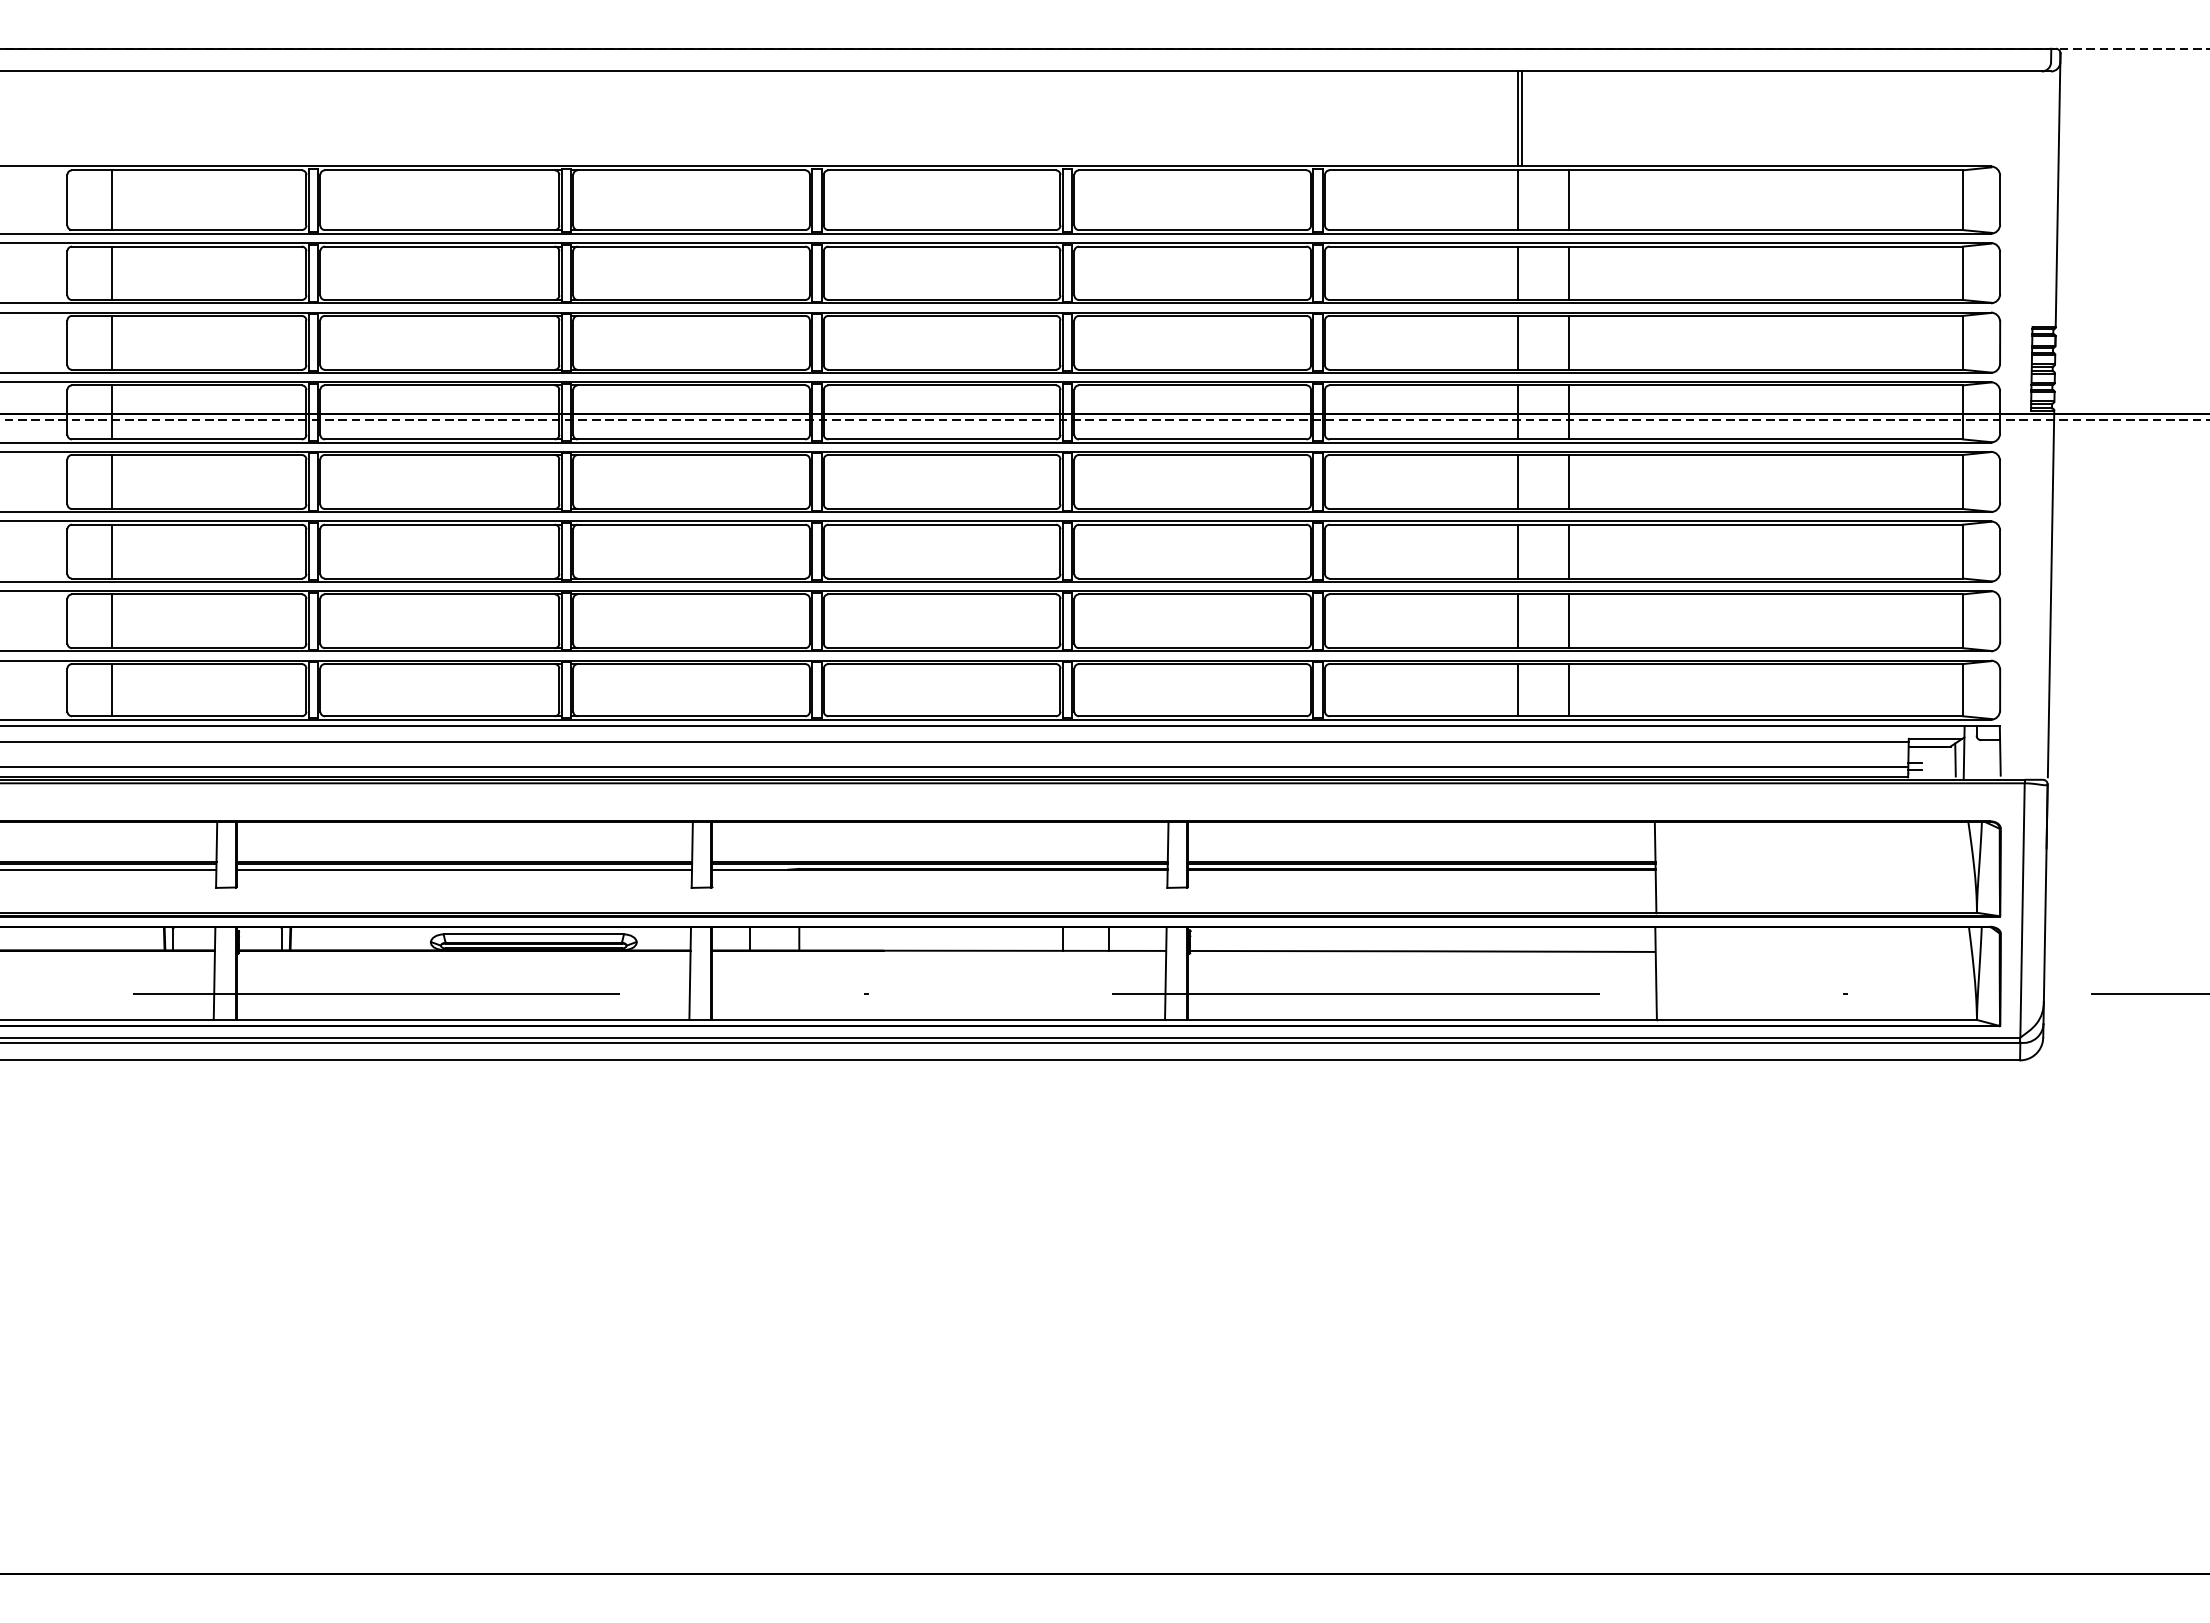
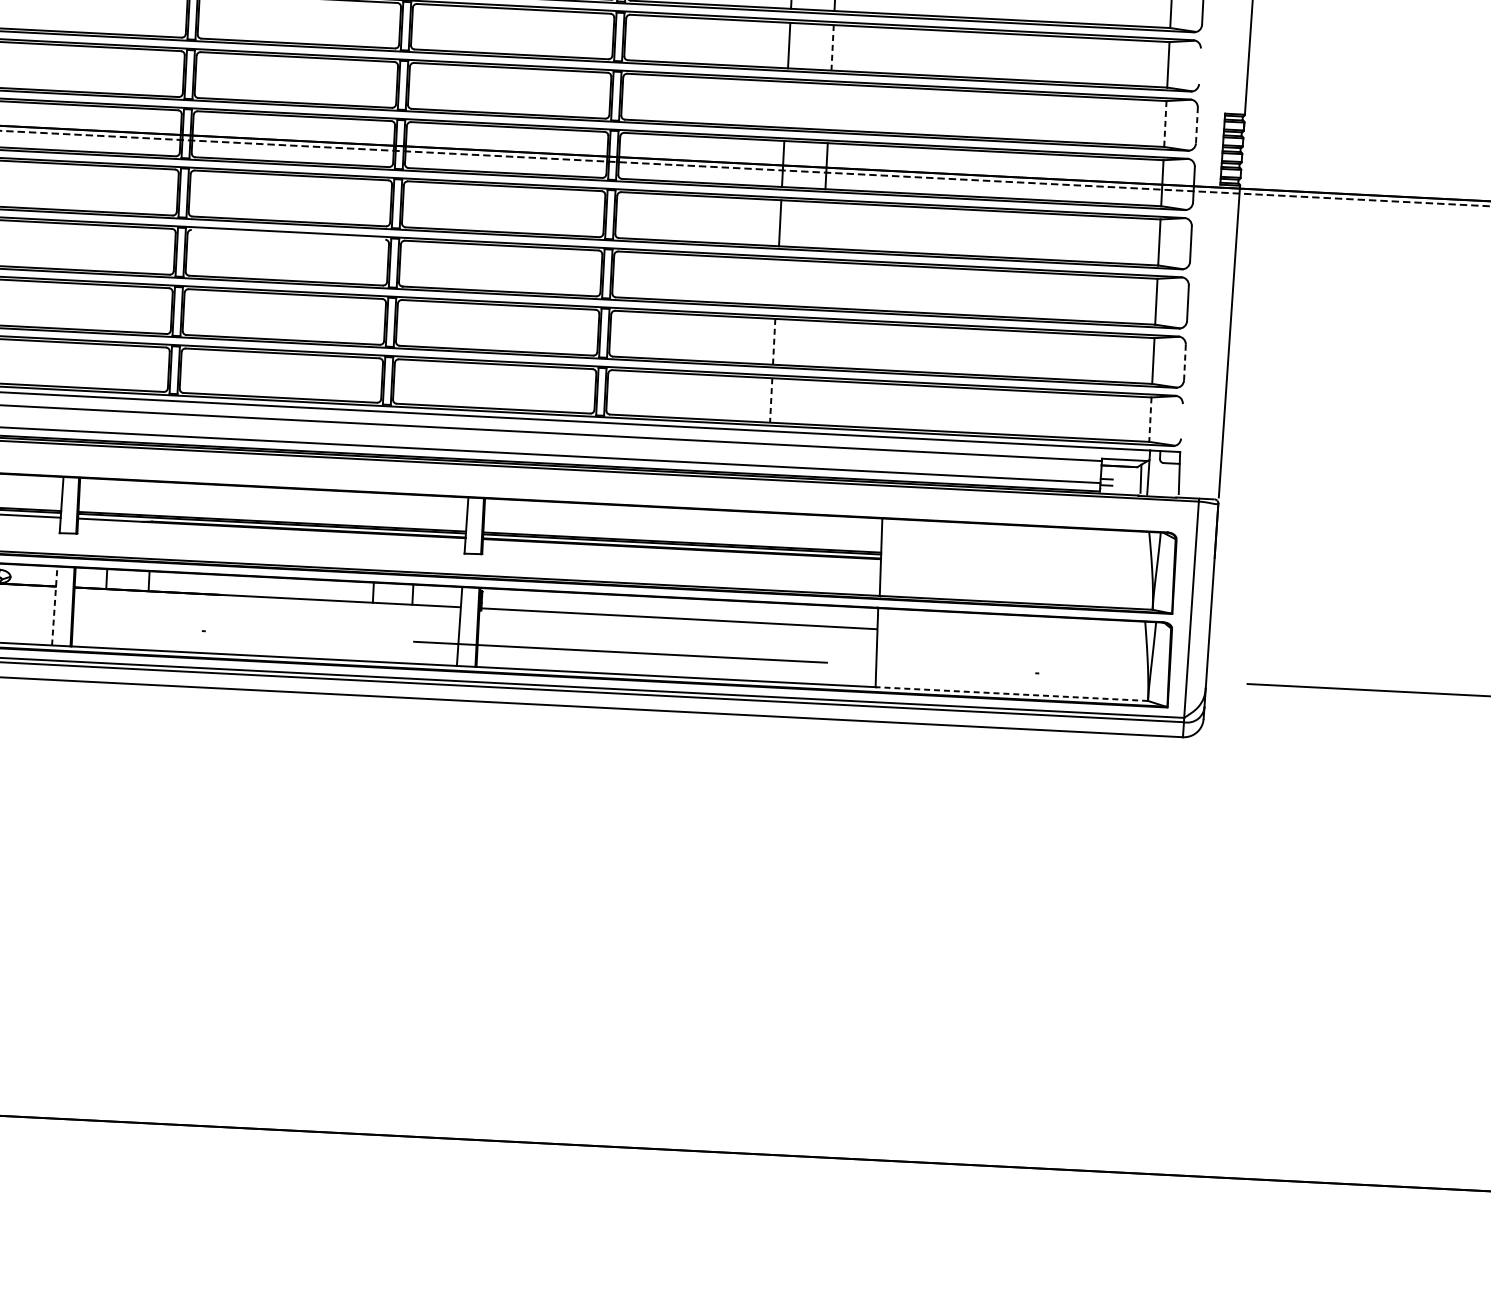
line: (1568, 273) -> (832, 47), solid -> dashed
line: (2000, 273) -> (1200, 66), removed
line: (1517, 342) -> (786, 104), removed
line: (1568, 342) -> (829, 106), removed
line: (1963, 342) -> (1165, 123), solid -> dashed
line: (2000, 342) -> (1197, 125), solid -> dashed
line: (1568, 481) -> (823, 225), removed
line: (941, 524) -> (287, 234), removed
line: (1517, 551) -> (777, 282), removed
line: (1568, 551) -> (820, 284), removed
line: (1517, 621) -> (774, 342), solid -> dashed
line: (1568, 621) -> (817, 344), removed
line: (2000, 621) -> (1185, 362), solid -> dashed
line: (2000, 689) -> (1182, 420), removed
line: (1517, 690) -> (771, 400), solid -> dashed
line: (1568, 690) -> (814, 402), removed
line: (1963, 690) -> (1150, 419), solid -> dashed
line: (690, 973) -> (54, 605), solid -> dashed
line: (1816, 1019) -> (1011, 693), solid -> dashed

